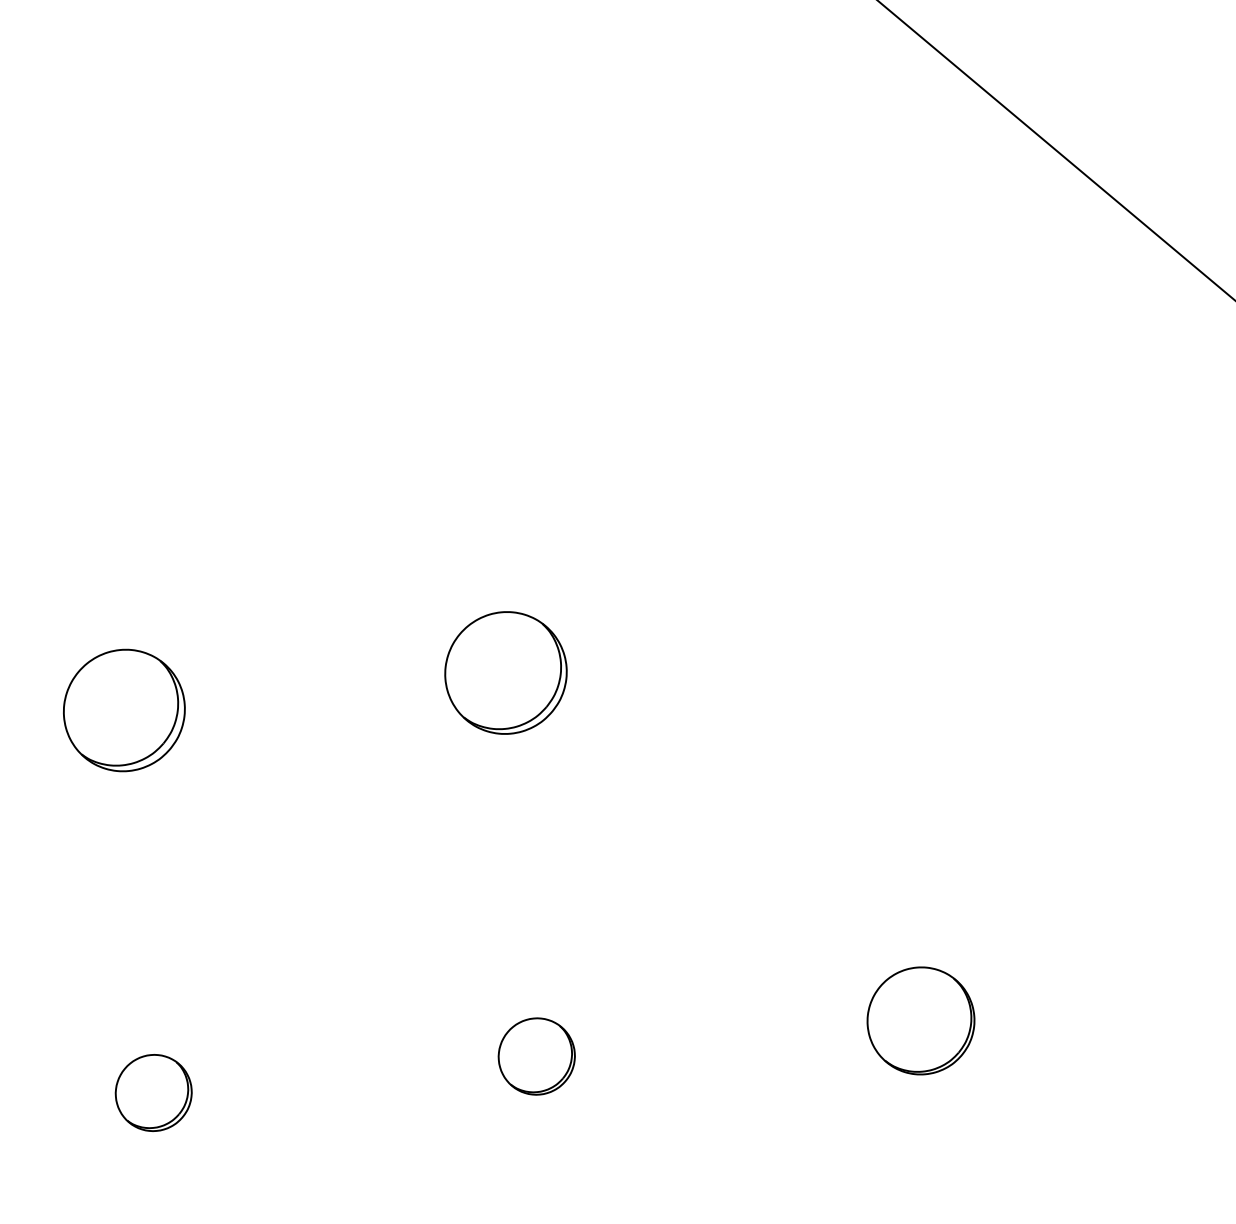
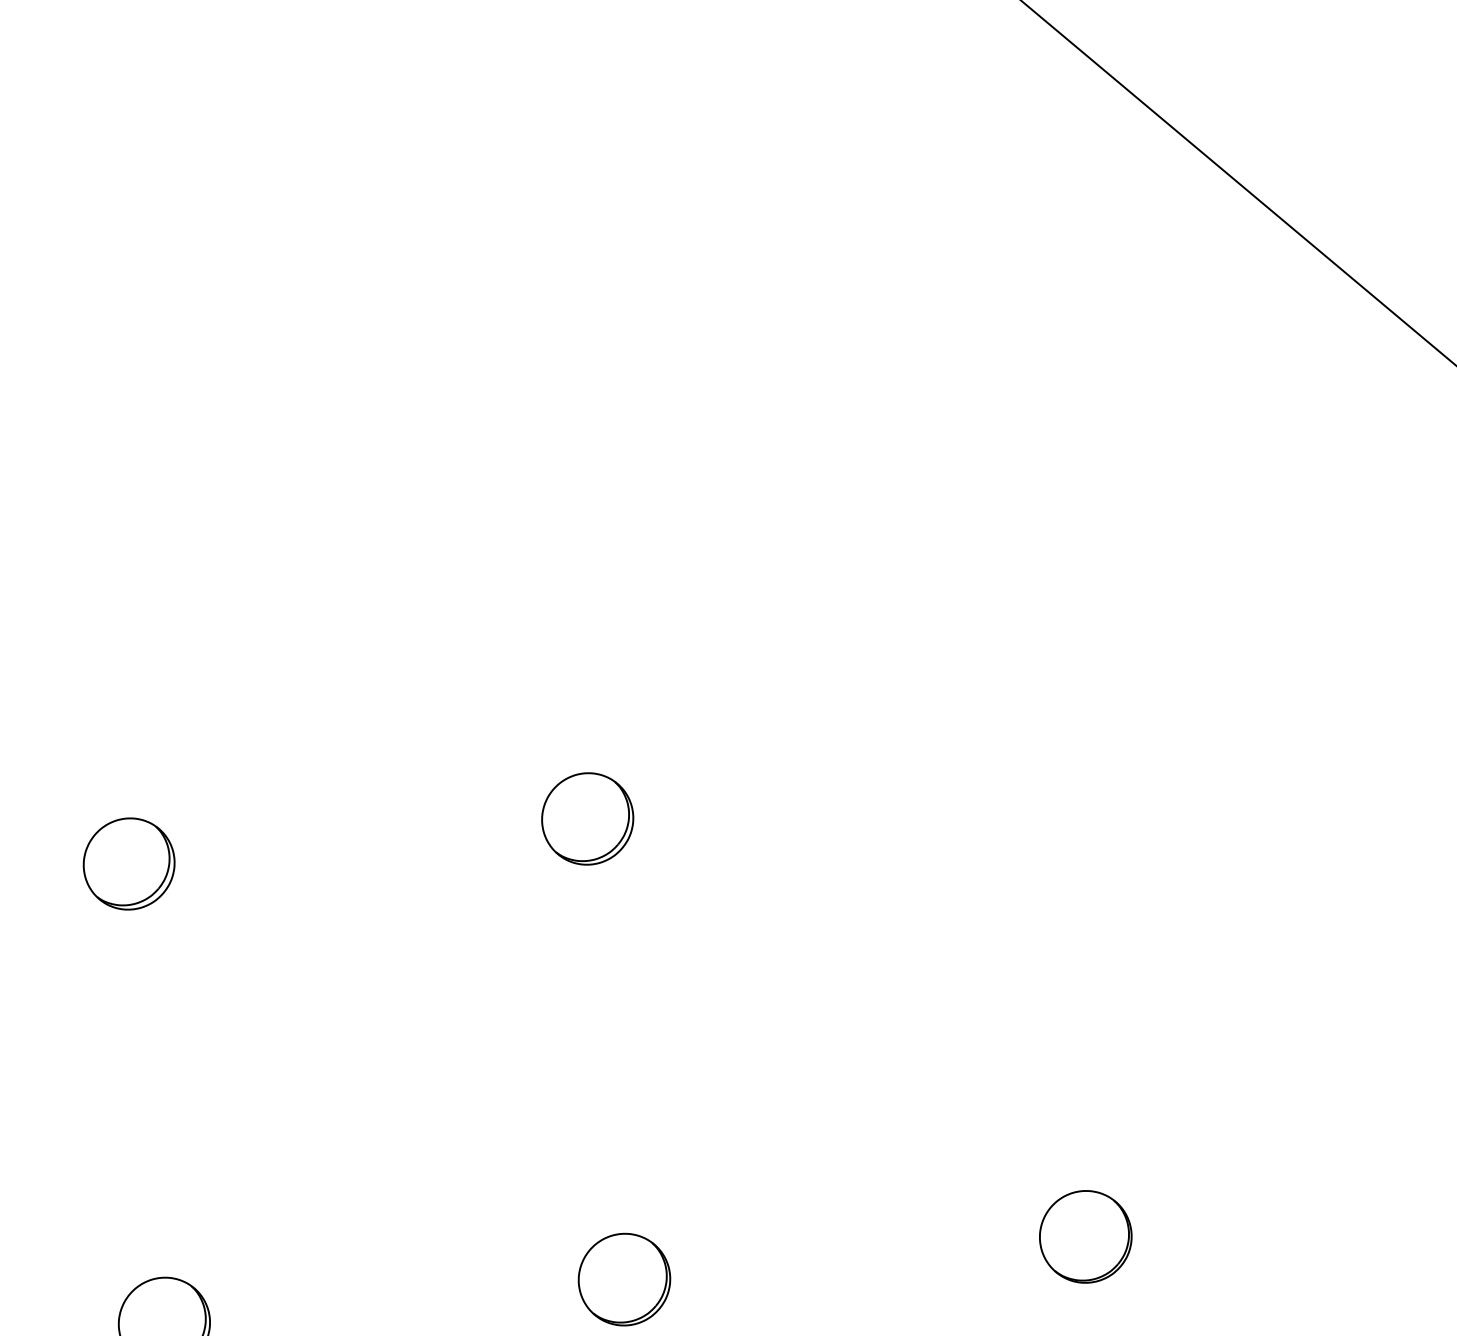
part: (506, 672) -> (588, 818), size x0.62
part: (124, 710) -> (129, 864), size x0.62
part: (920, 1020) -> (1085, 1236), size x0.71

